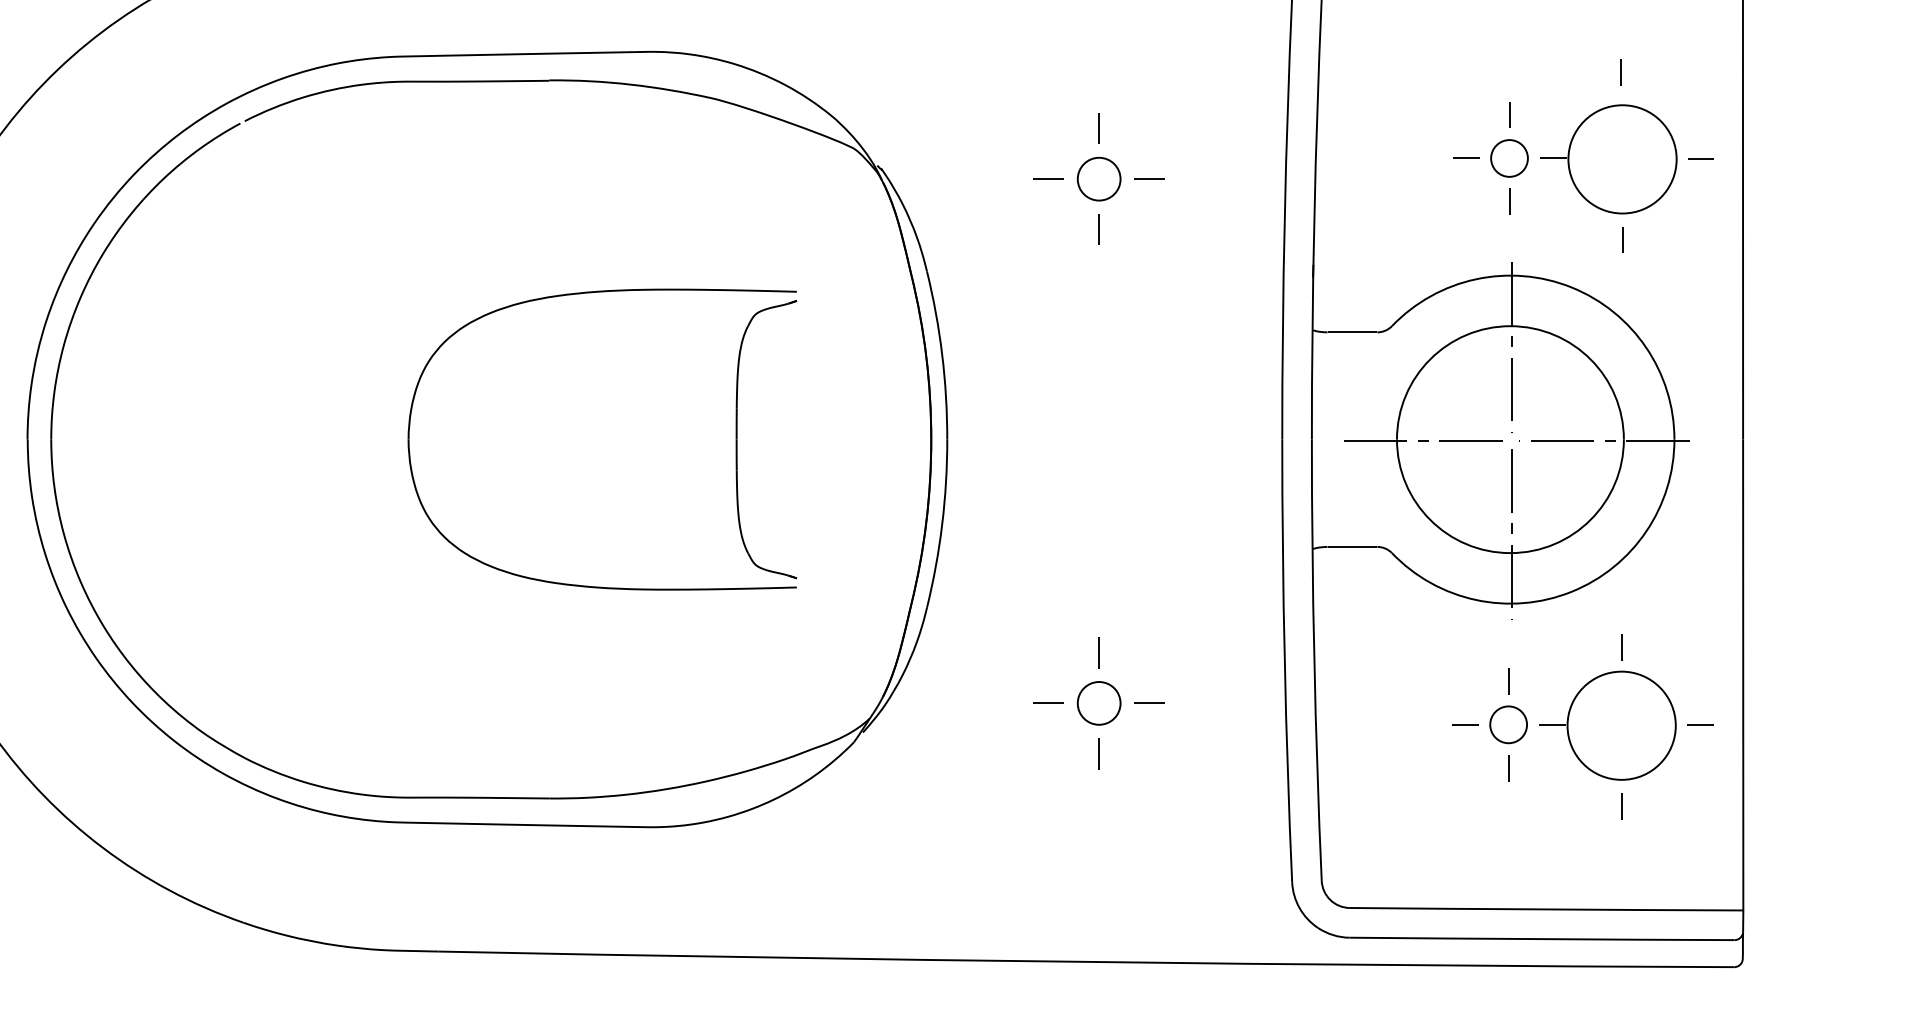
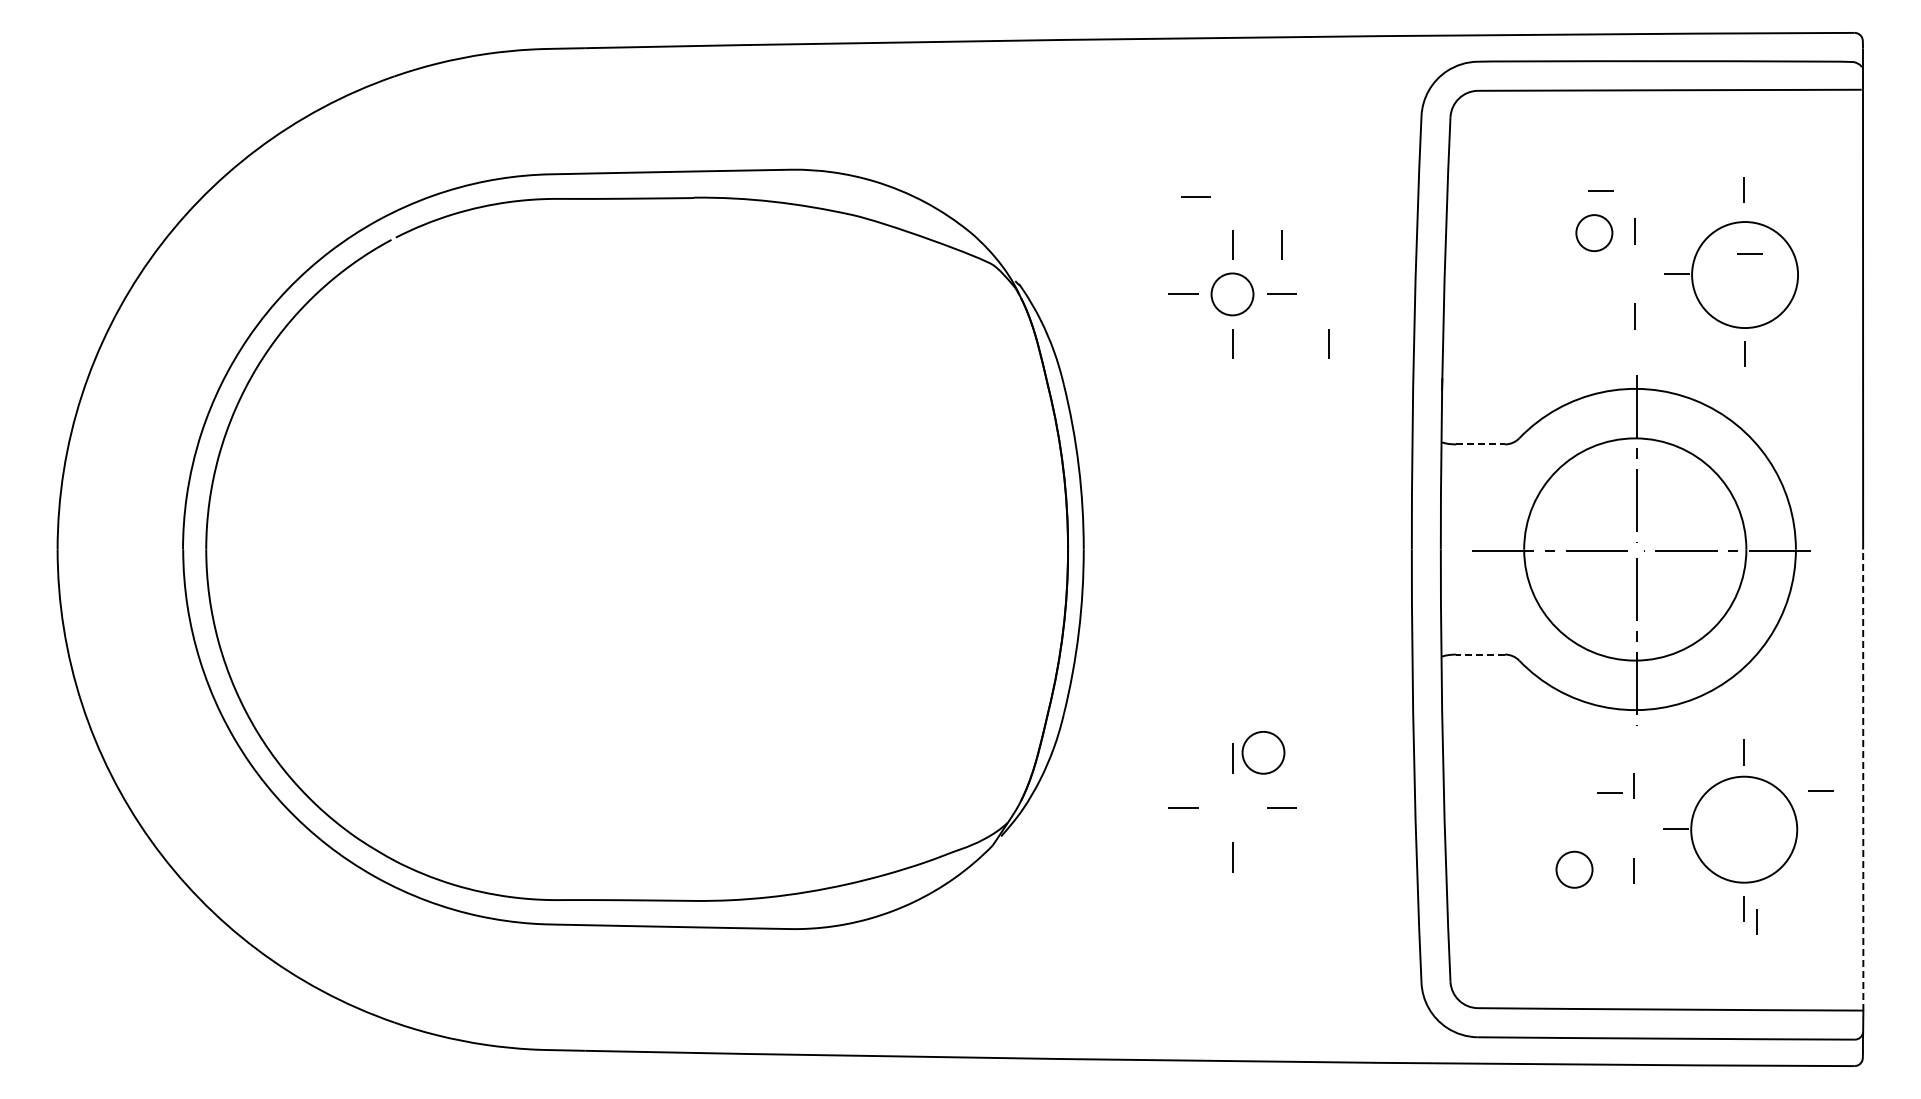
line: (1061, 79) -> (1195, 196), added
line: (1149, 128) -> (1281, 244), added
line: (1465, 157) -> (1600, 190), moved
part: (1509, 157) -> (1594, 232), moved
line: (1700, 158) -> (1749, 253), moved
line: (1197, 229) -> (1328, 343), added
line: (1353, 332) -> (1481, 444), solid -> dashed
part: (735, 439) -> (876, 549), removed
line: (1352, 546) -> (1480, 654), solid -> dashed
line: (1743, 675) -> (1863, 780), solid -> dashed
part: (1099, 703) -> (1263, 752), moved
line: (1464, 724) -> (1609, 792), moved
part: (1508, 724) -> (1574, 869), moved
line: (1699, 724) -> (1820, 790), moved
line: (1634, 819) -> (1756, 921), added

